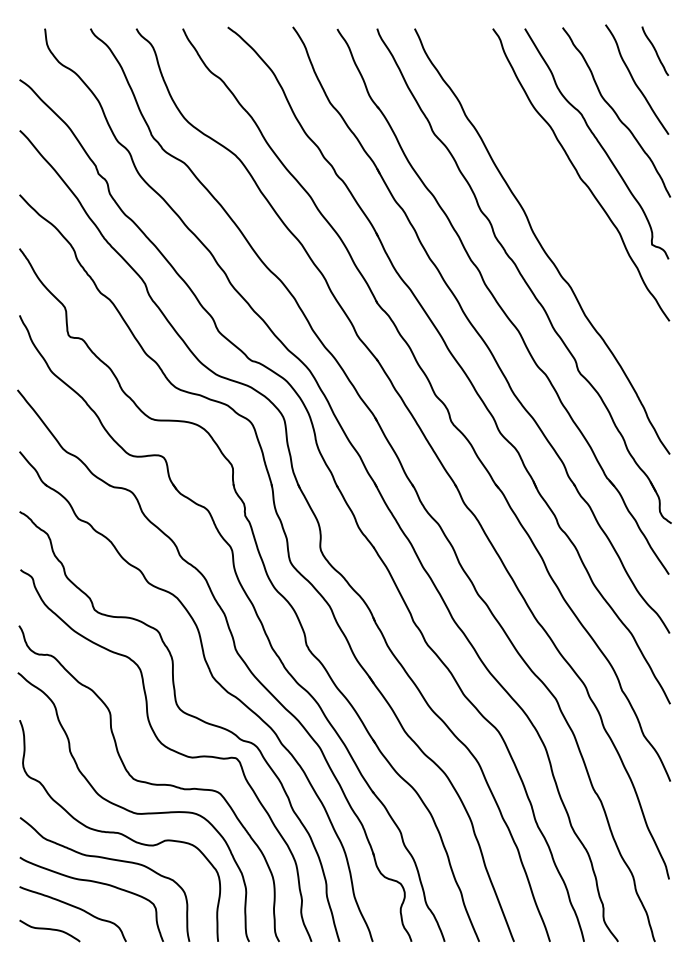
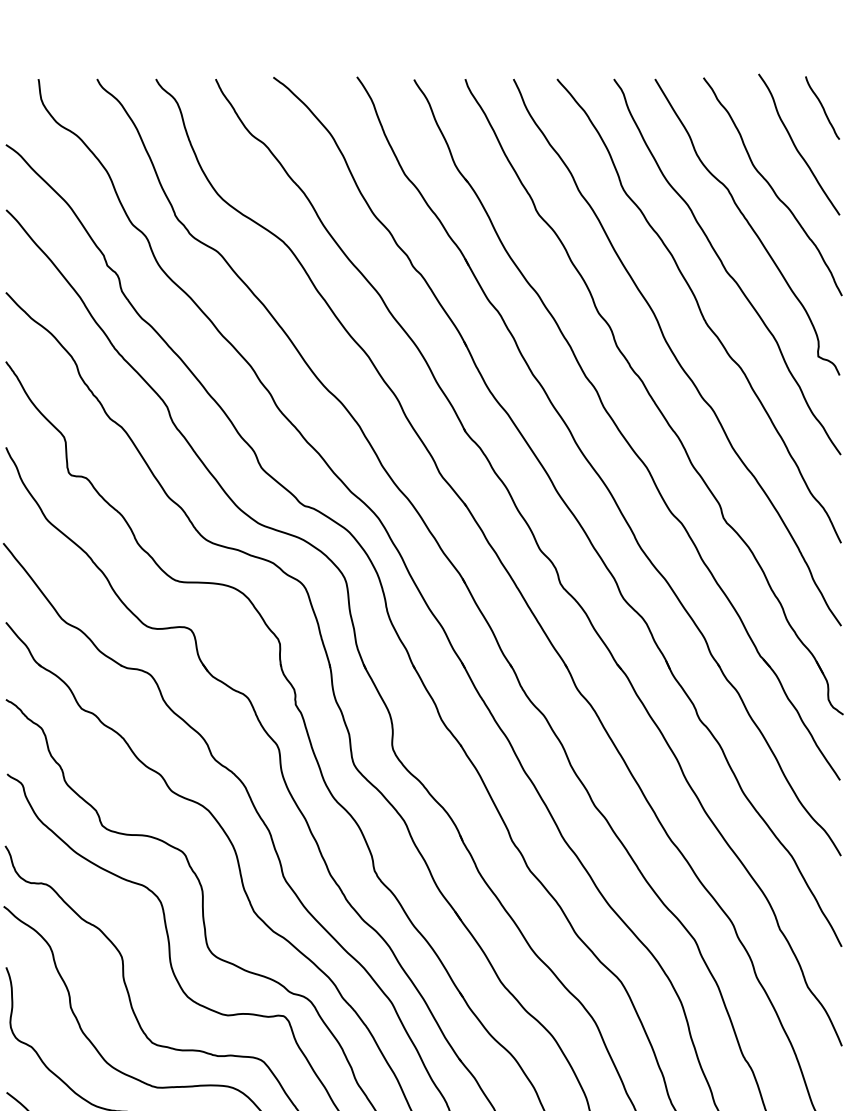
curve: (559, 209) -> (699, 311), added

